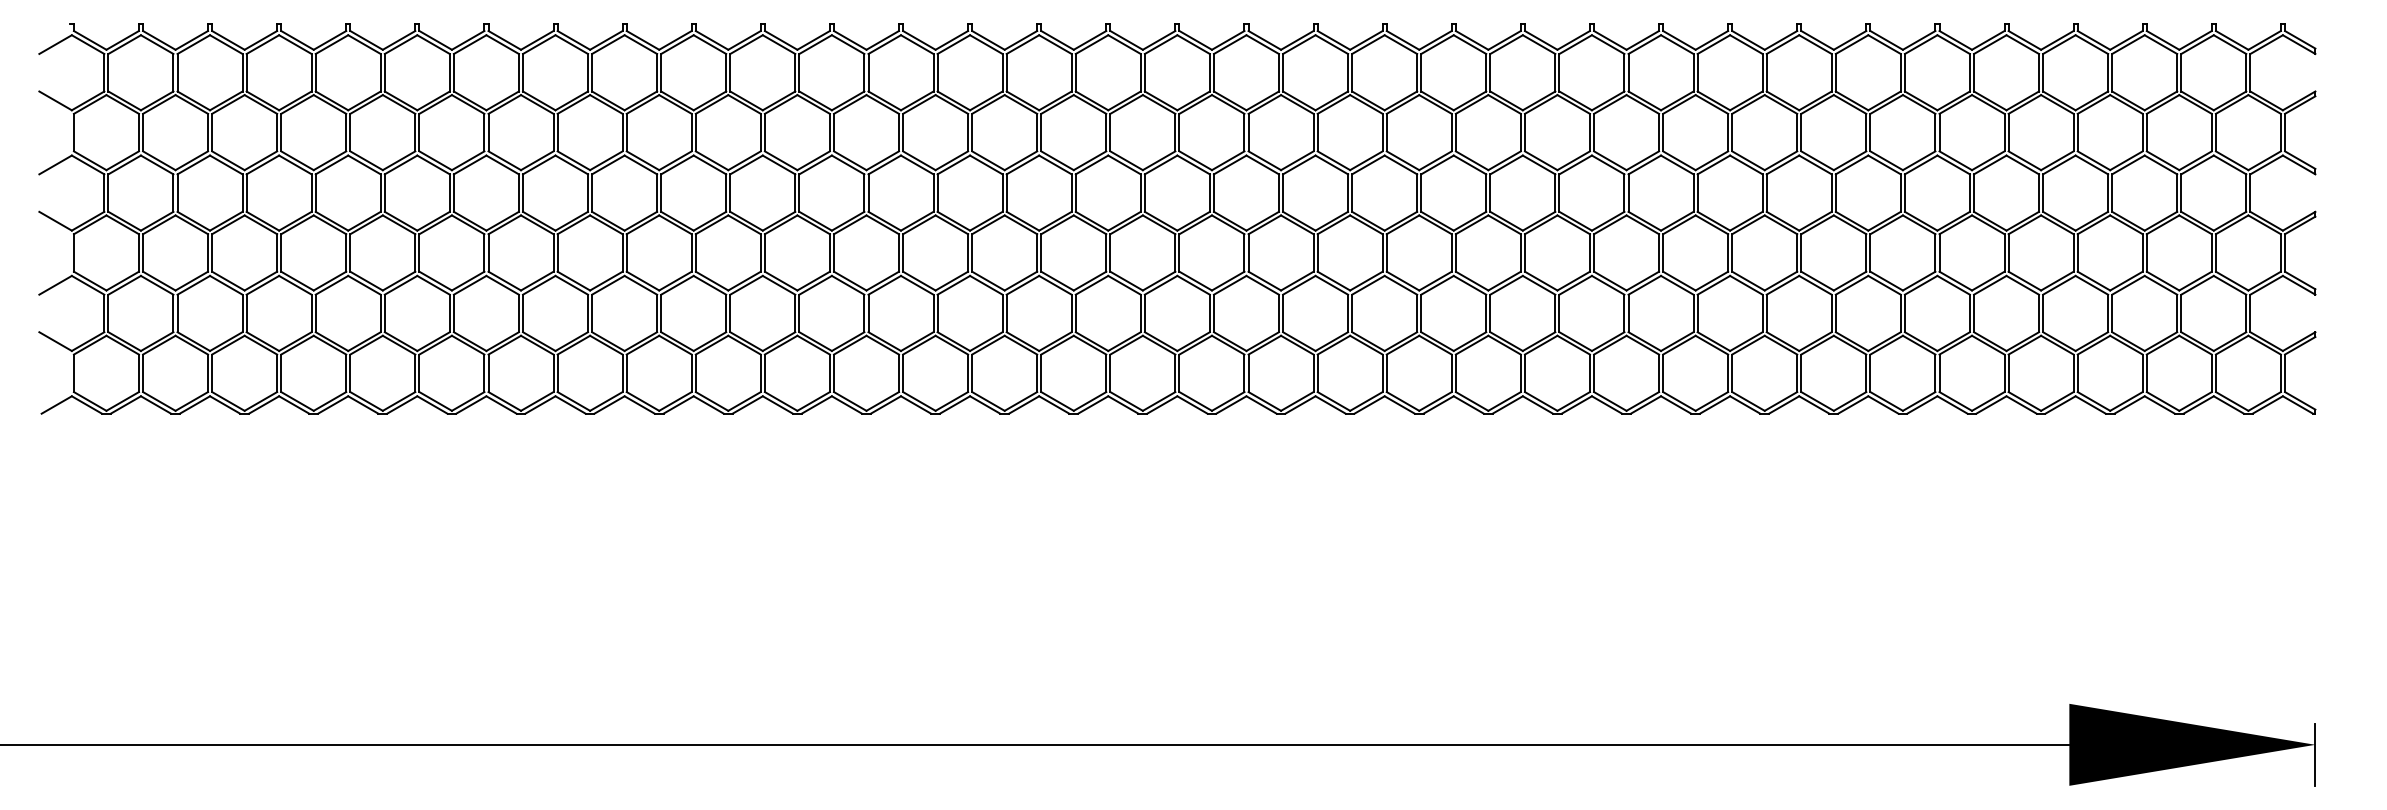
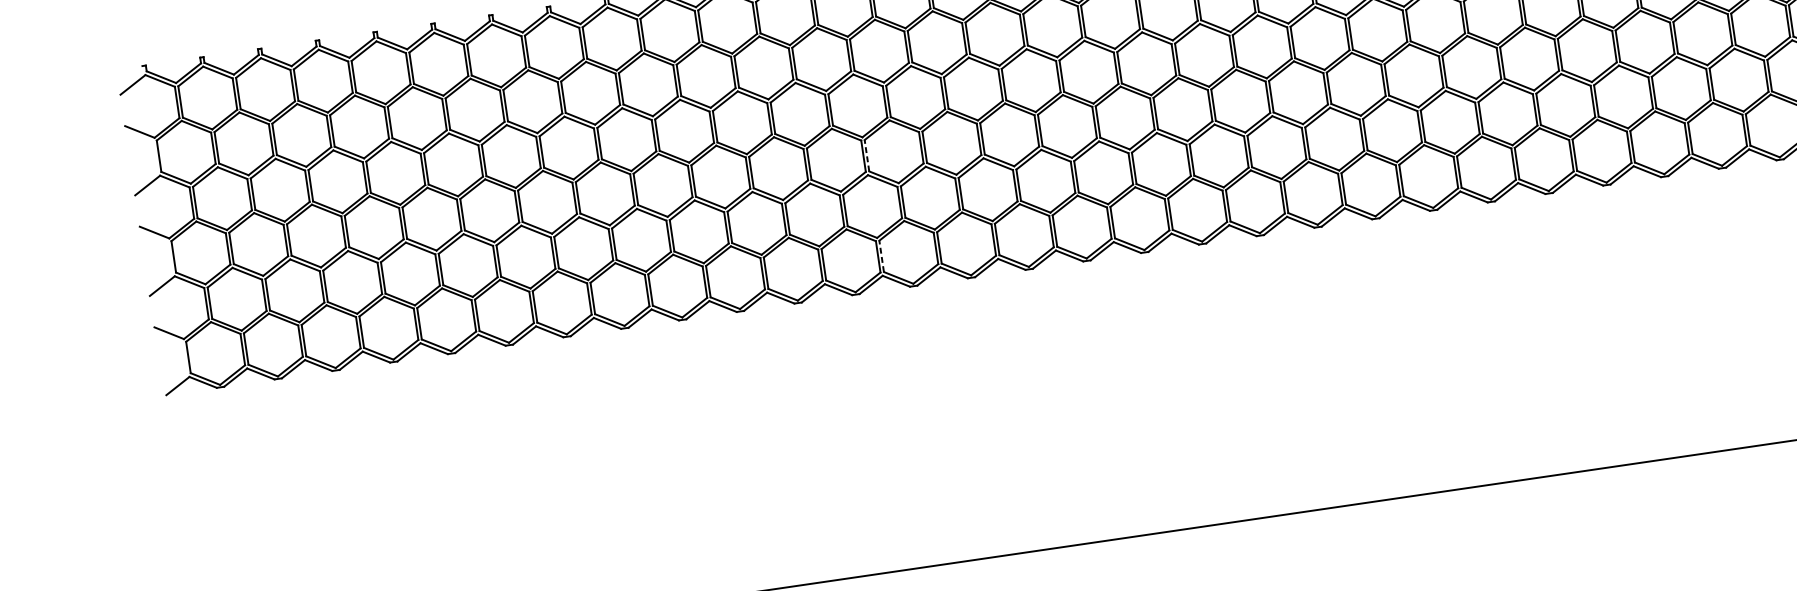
line: (903, 252) -> (867, 155), solid -> dashed
line: (903, 373) -> (882, 256), solid -> dashed

